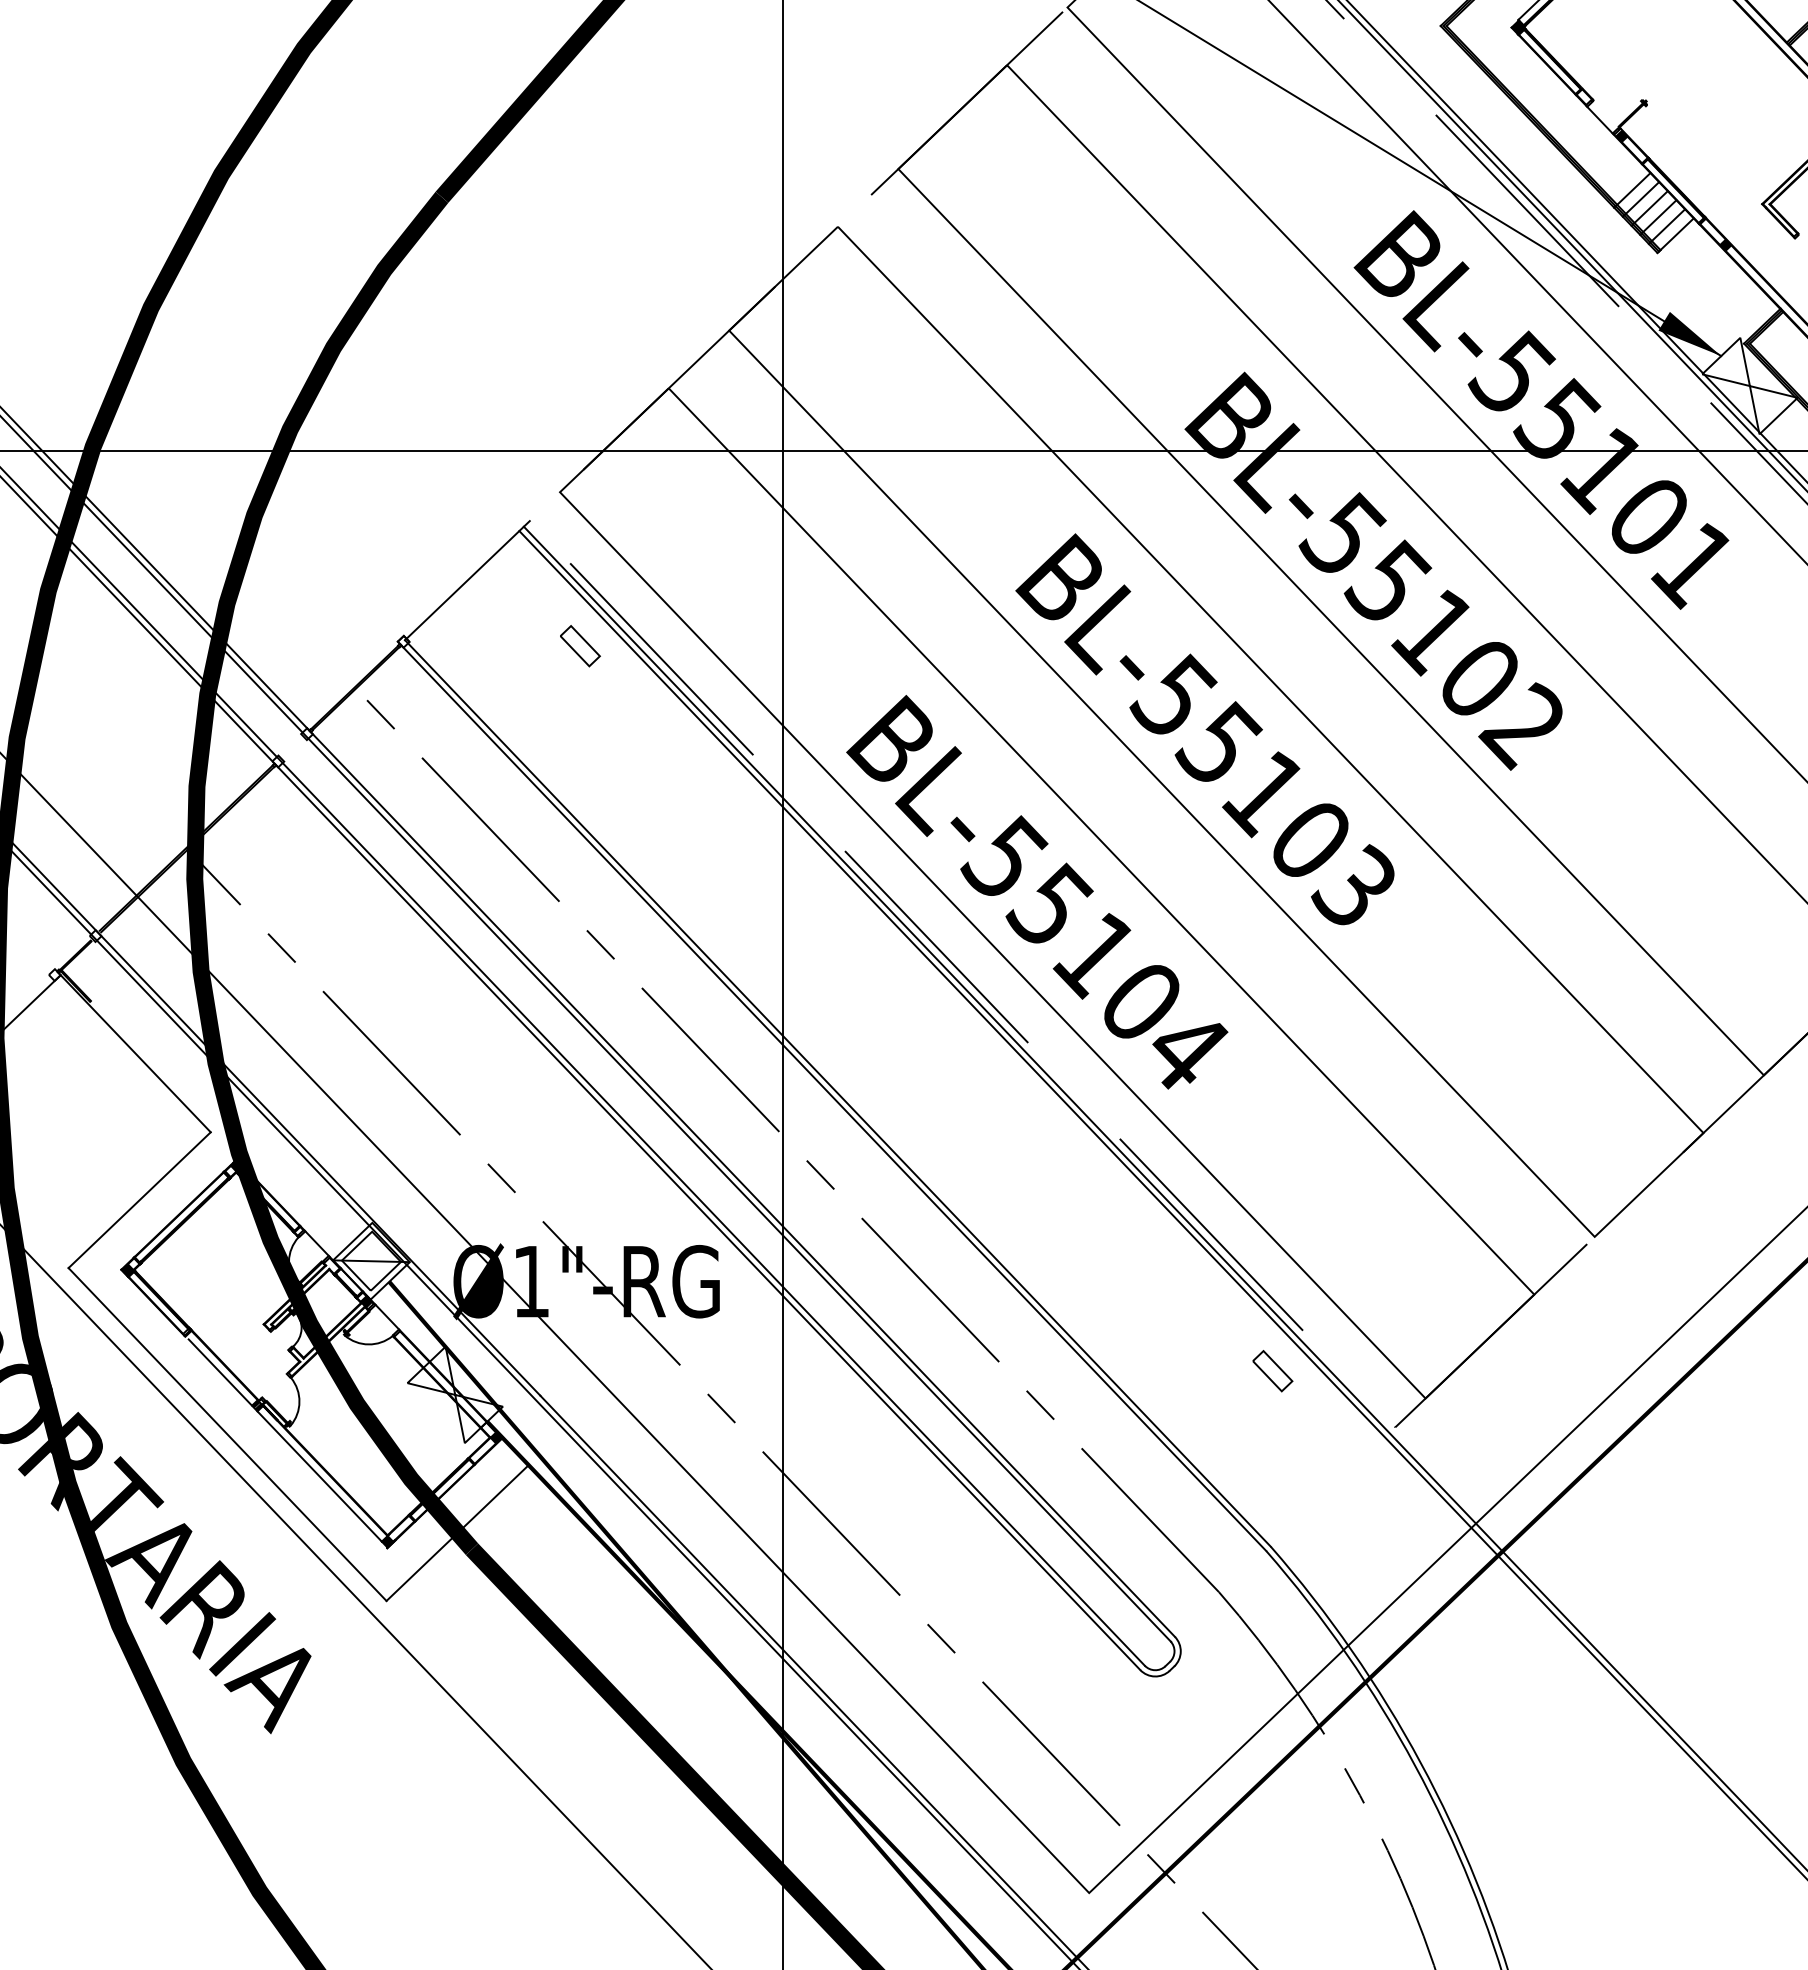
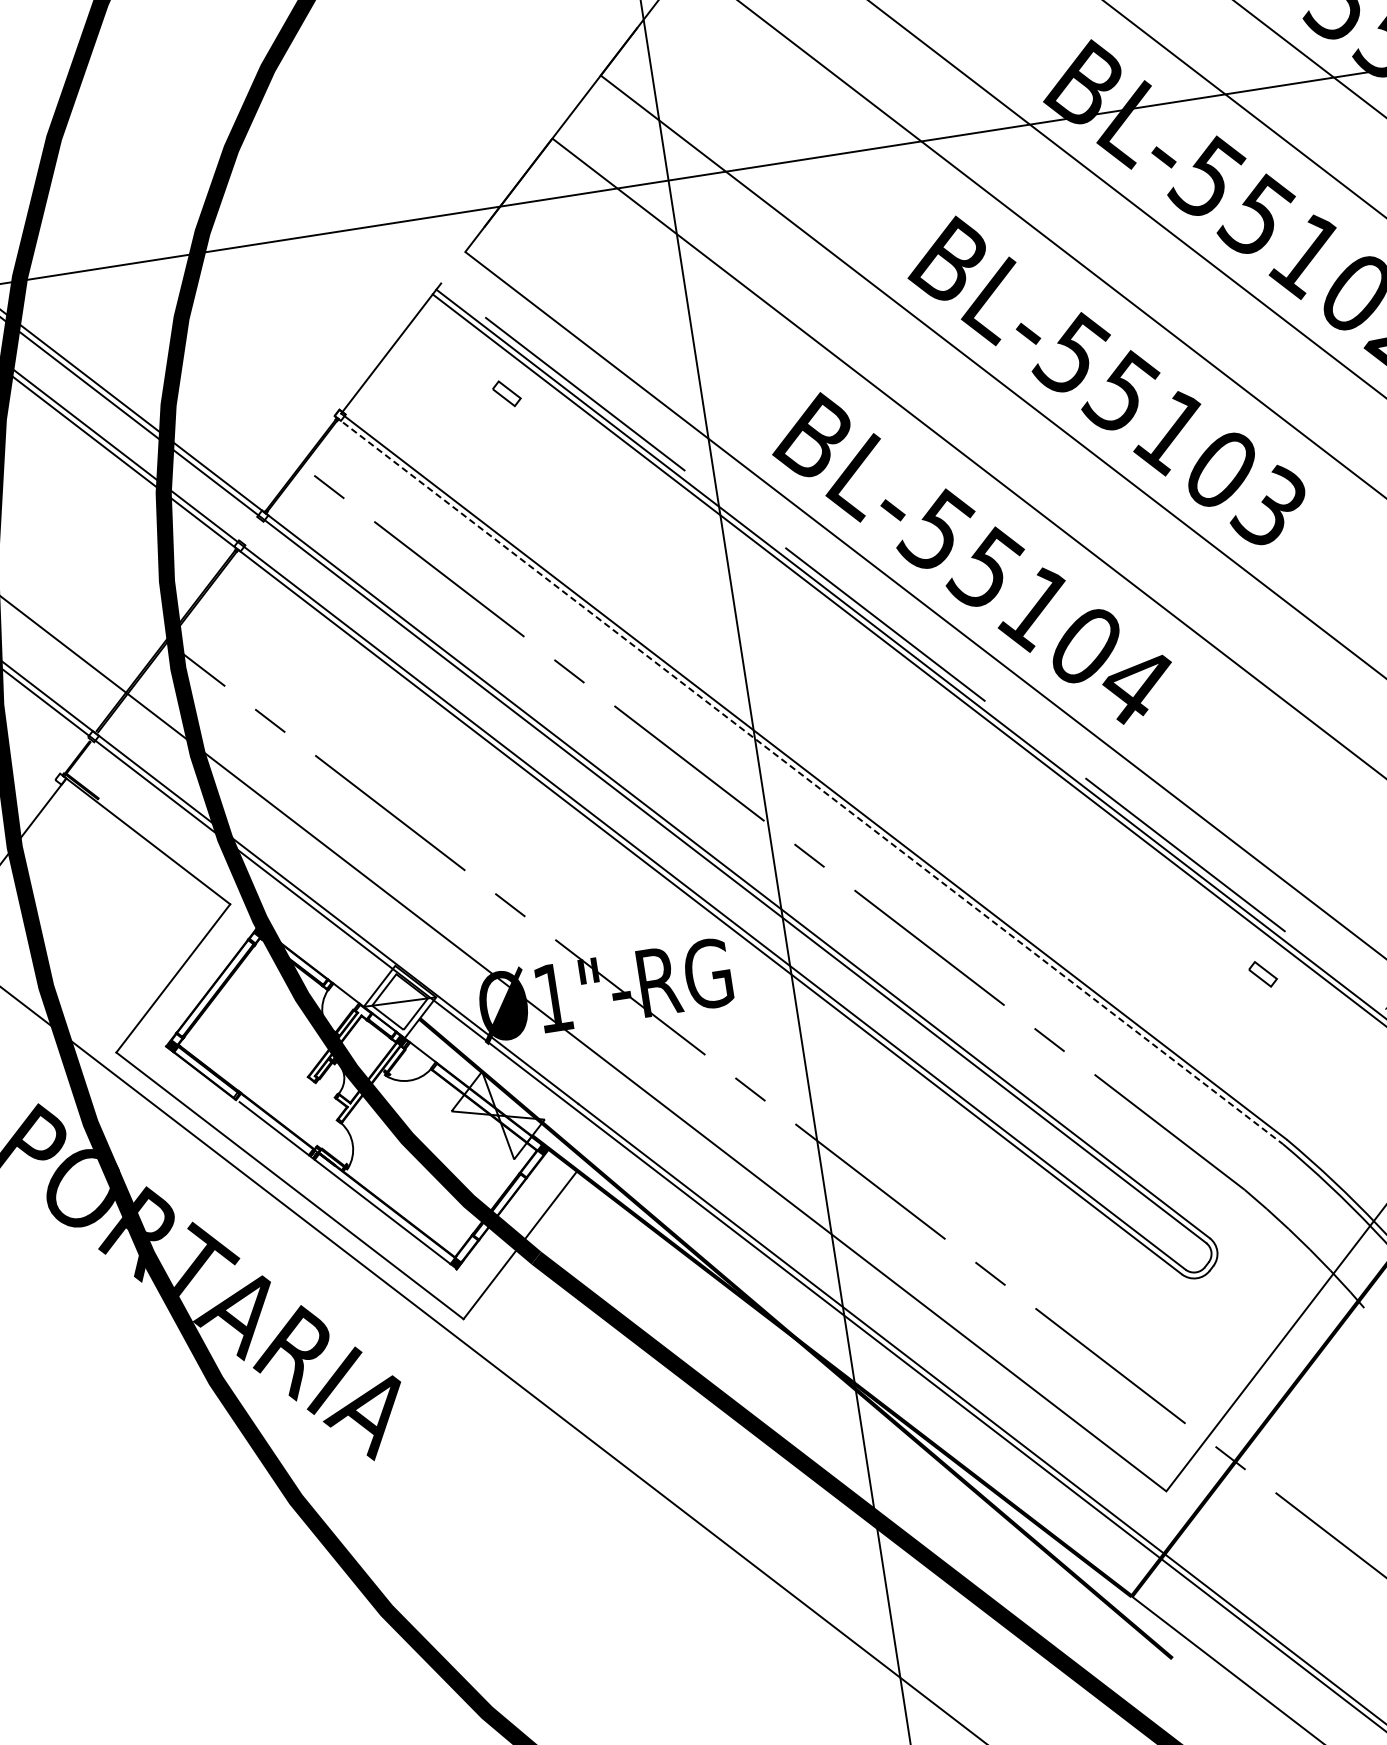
part: (580, 646) -> (507, 393), size x0.7
line: (832, 1096) -> (809, 780), solid -> dashed
part: (1272, 1371) -> (1262, 974), size x0.7

